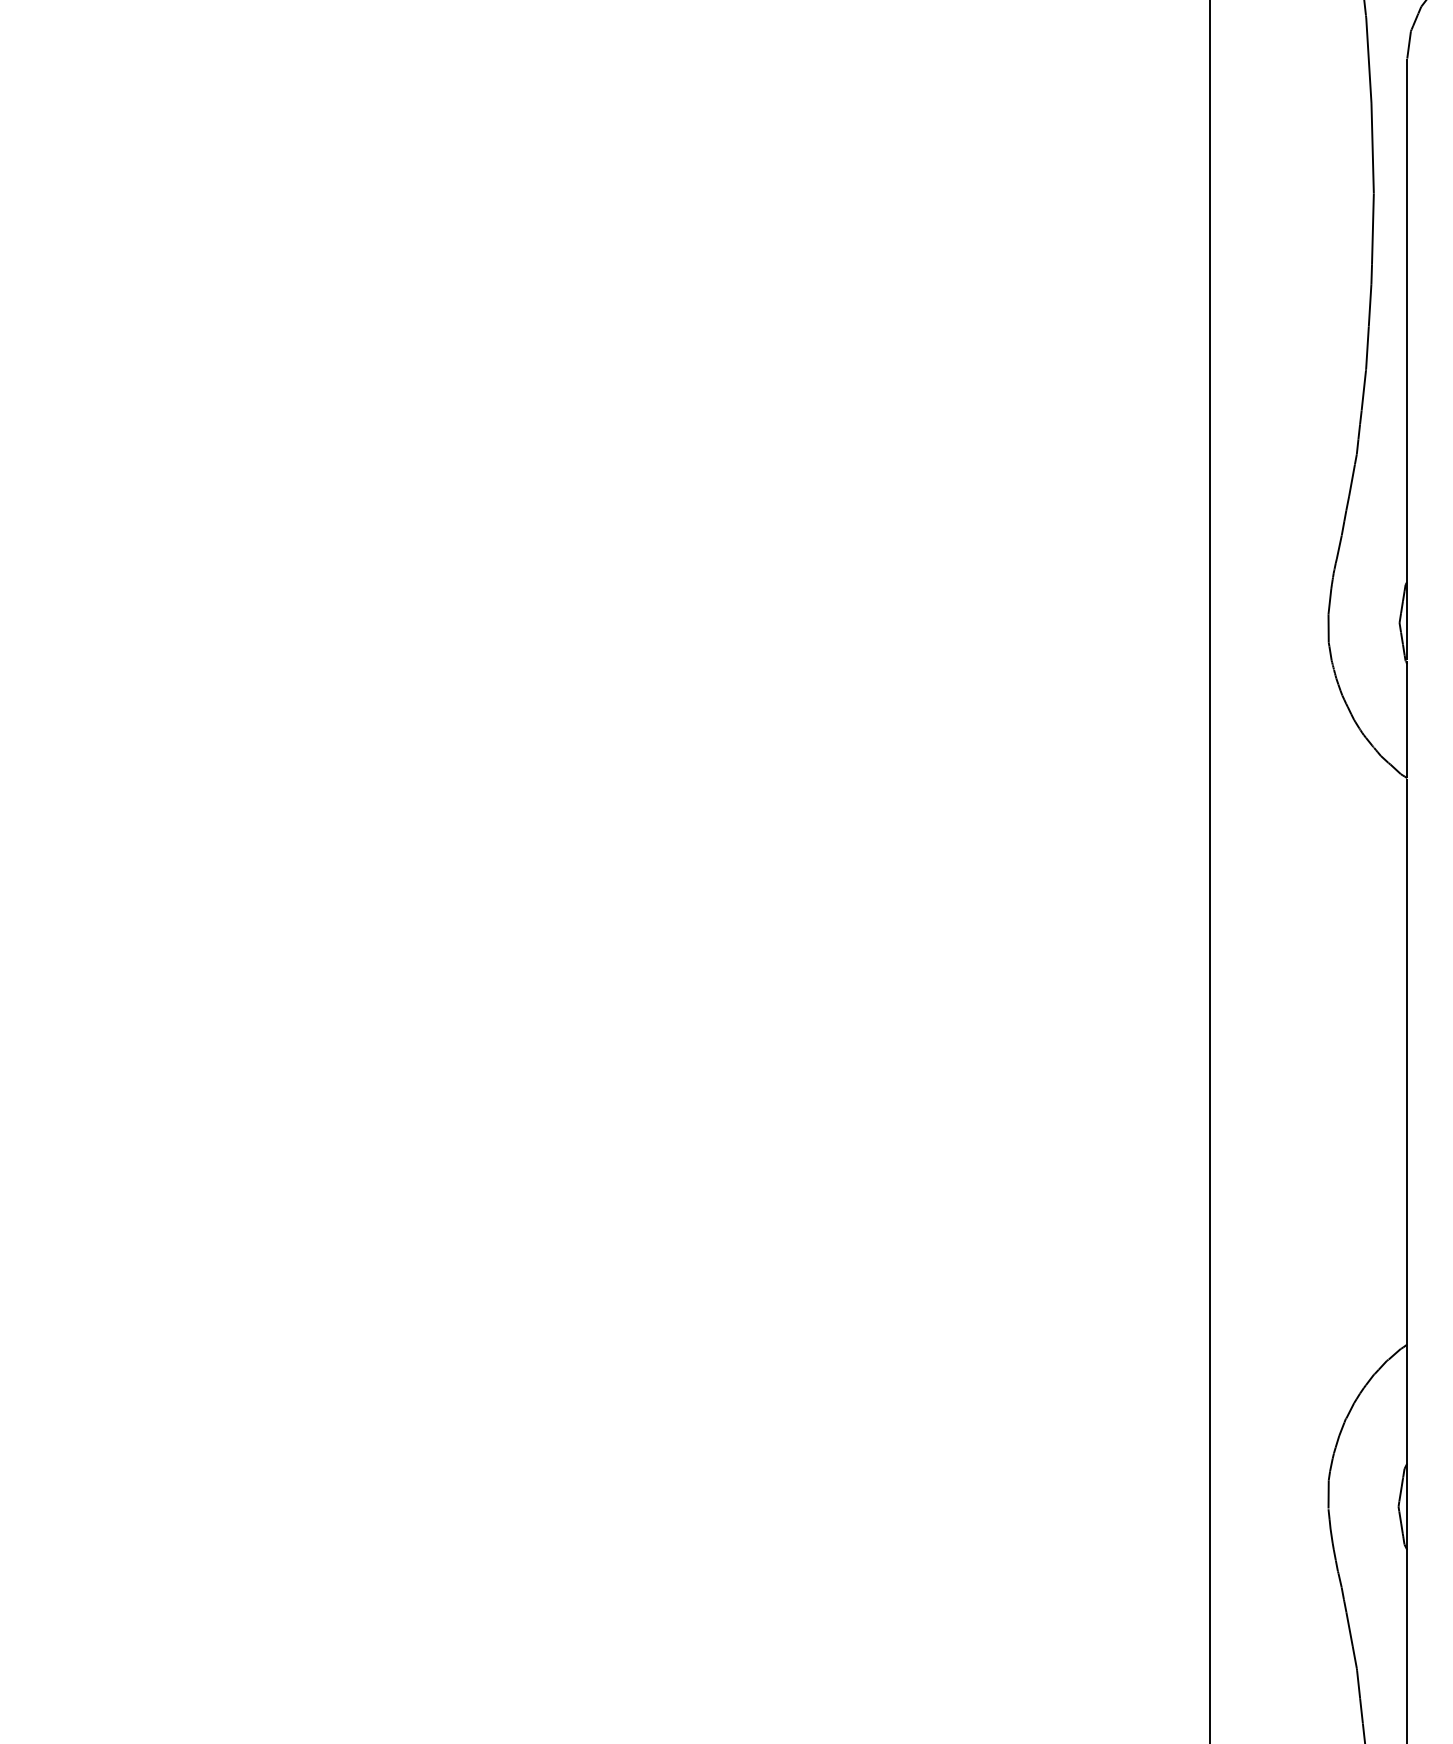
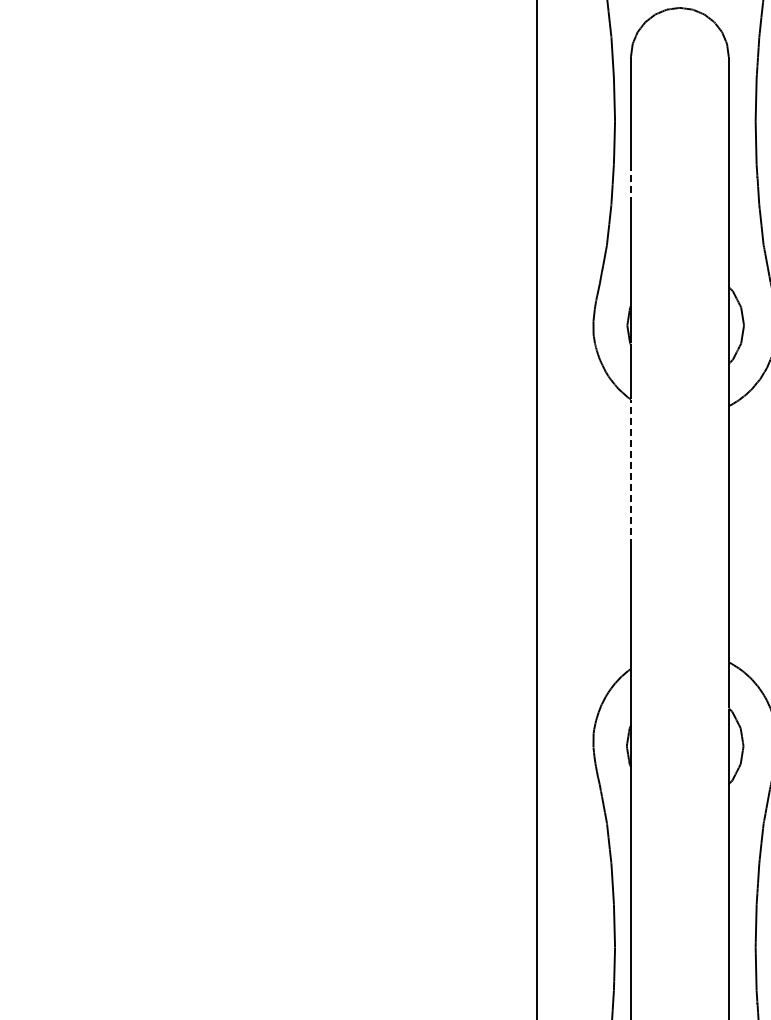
line: (1406, 326) -> (630, 184), solid -> dashed
line: (1406, 931) -> (630, 472), solid -> dashed

